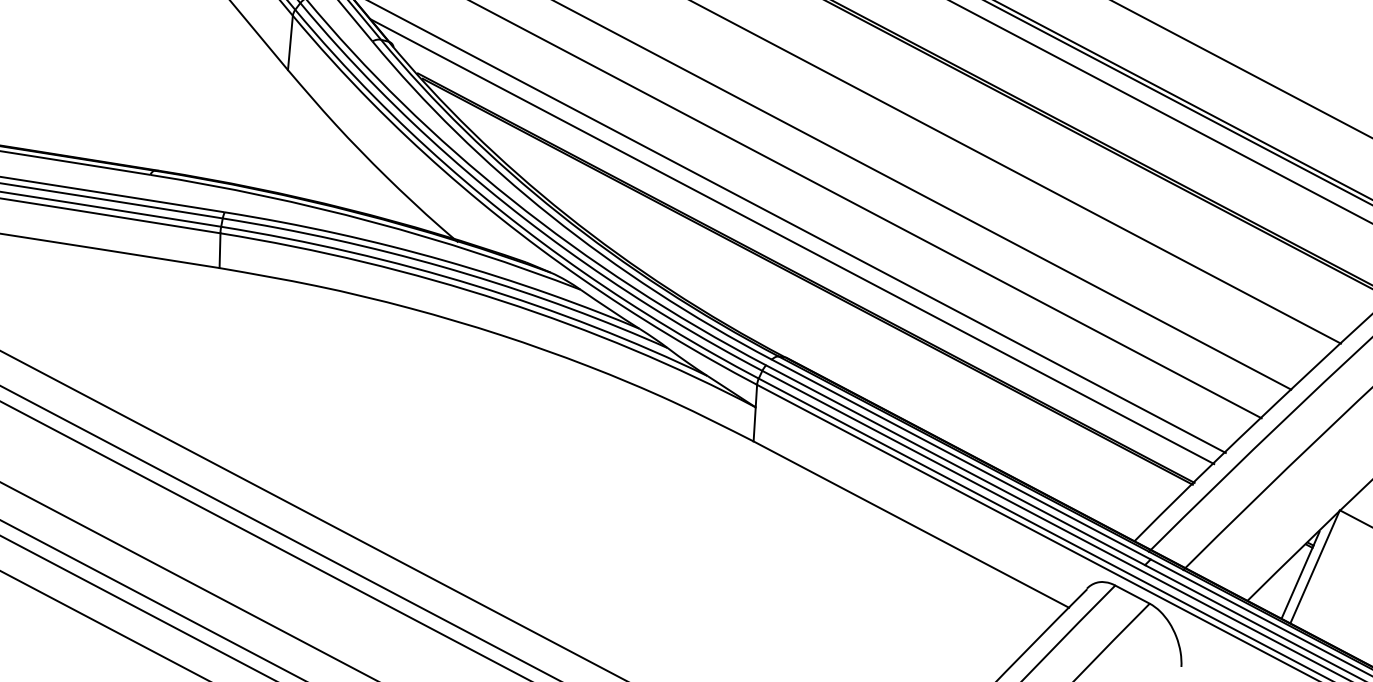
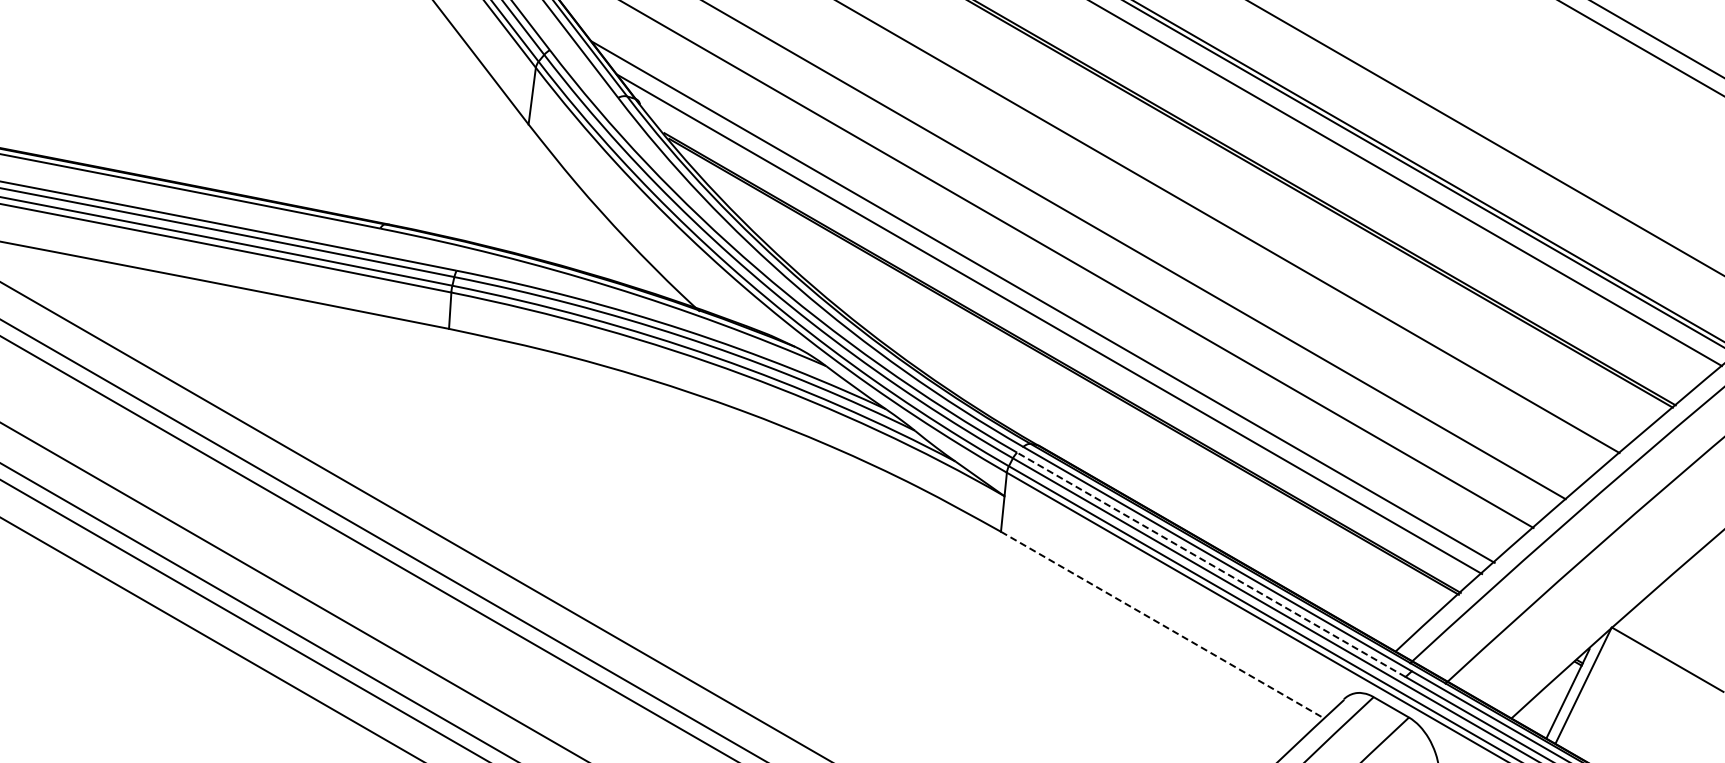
line: (954, 464) -> (1210, 564), solid -> dashed
line: (911, 524) -> (1162, 625), solid -> dashed

